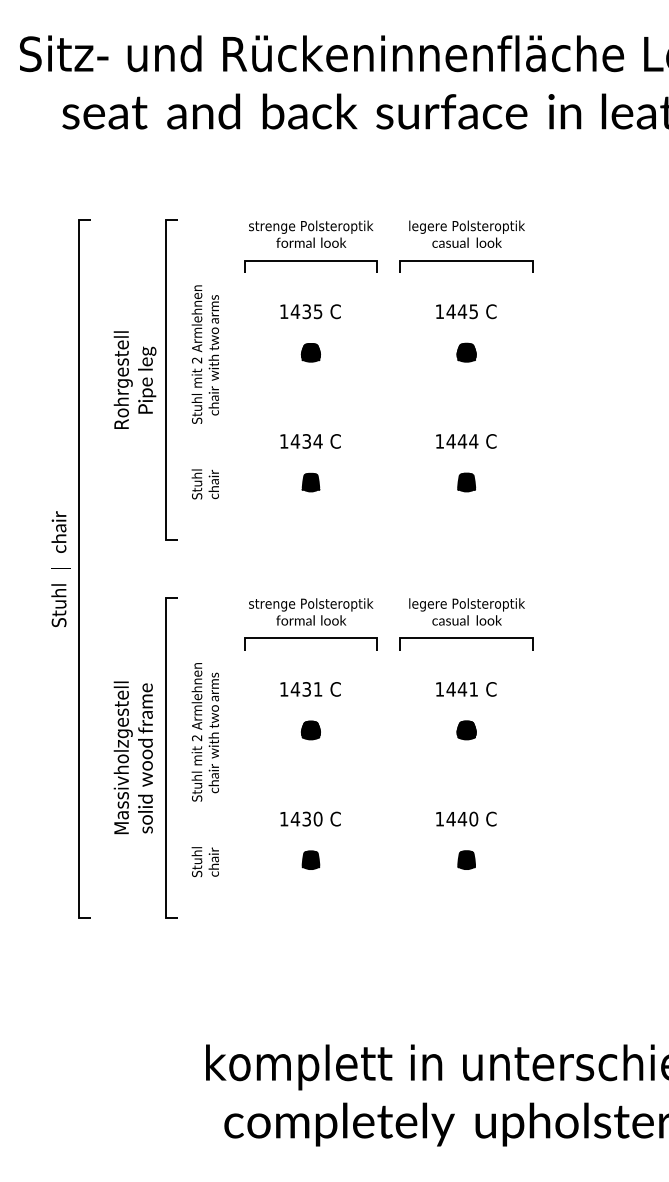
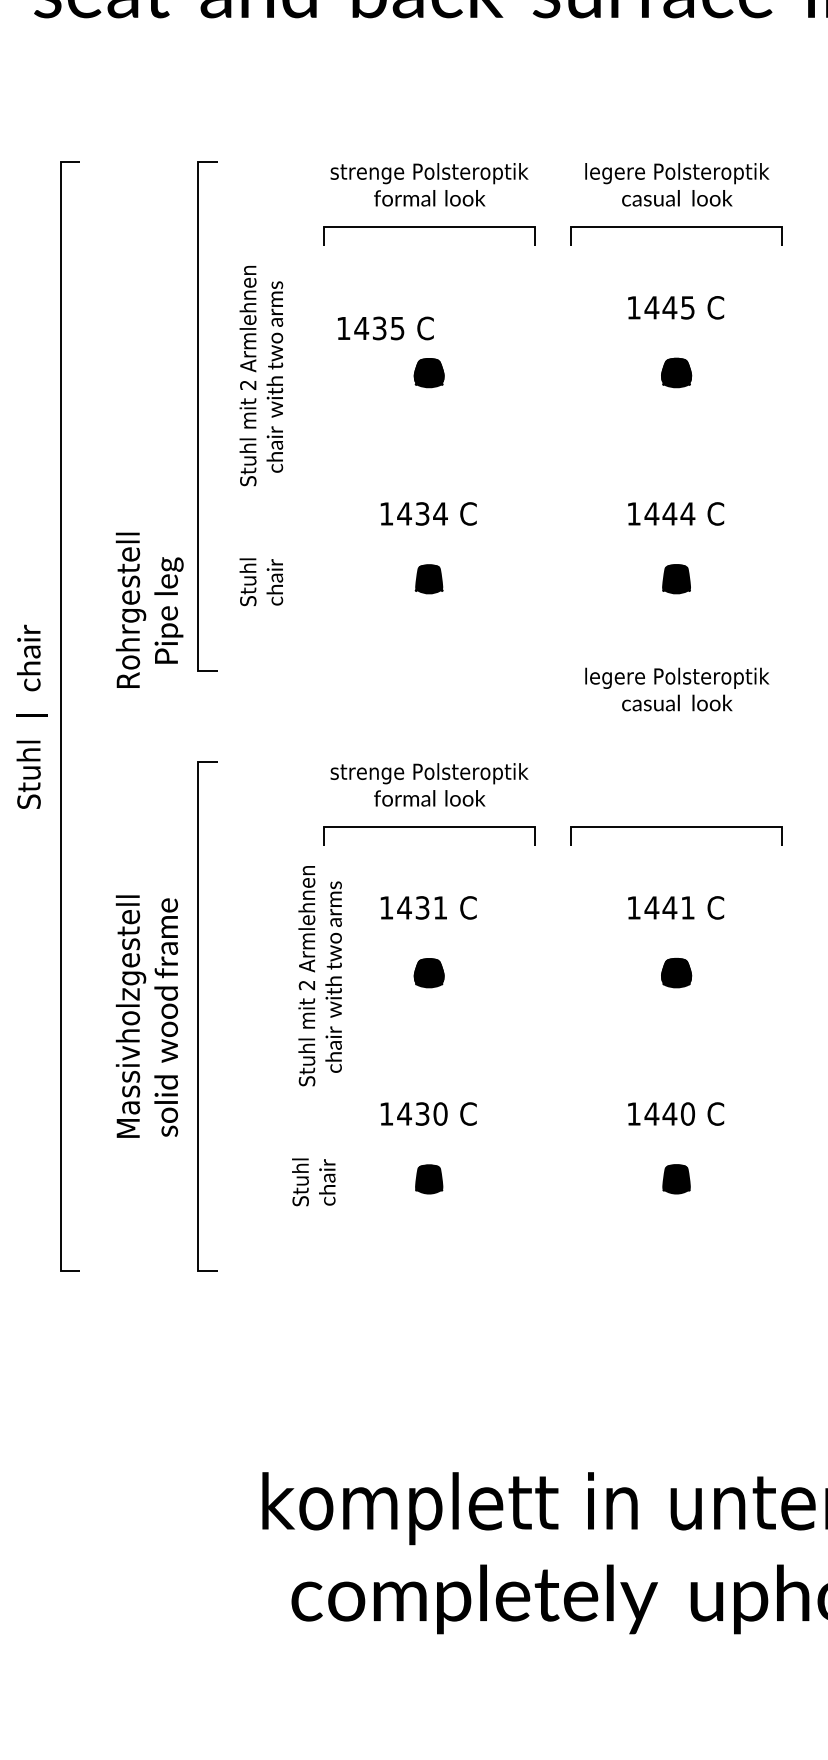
text: (310, 311) -> (385, 328), moved
text: (134, 379) -> (148, 609), moved
text: (466, 611) -> (676, 688), moved
text: (204, 732) -> (318, 976), moved
text: (204, 861) -> (312, 1181), moved

